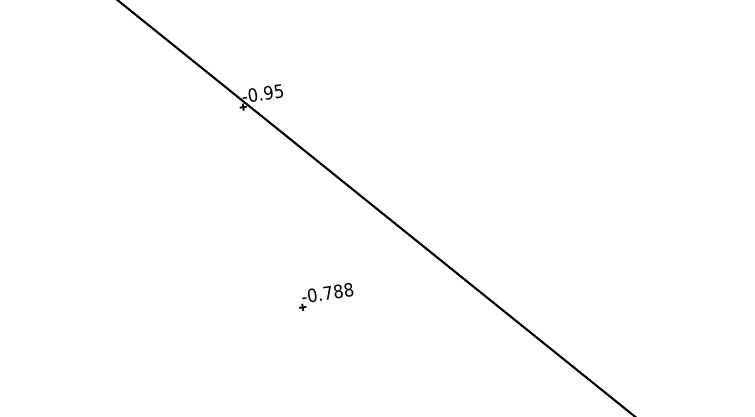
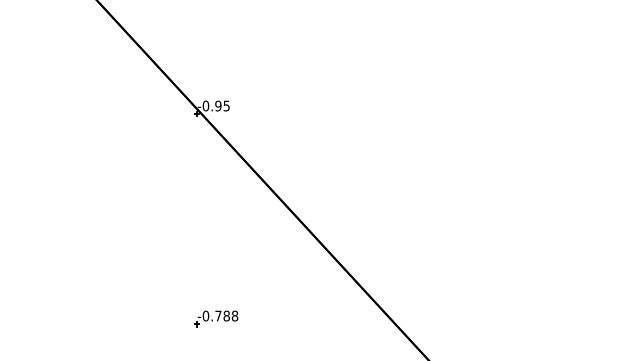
part: (325, 296) -> (216, 318), moved

